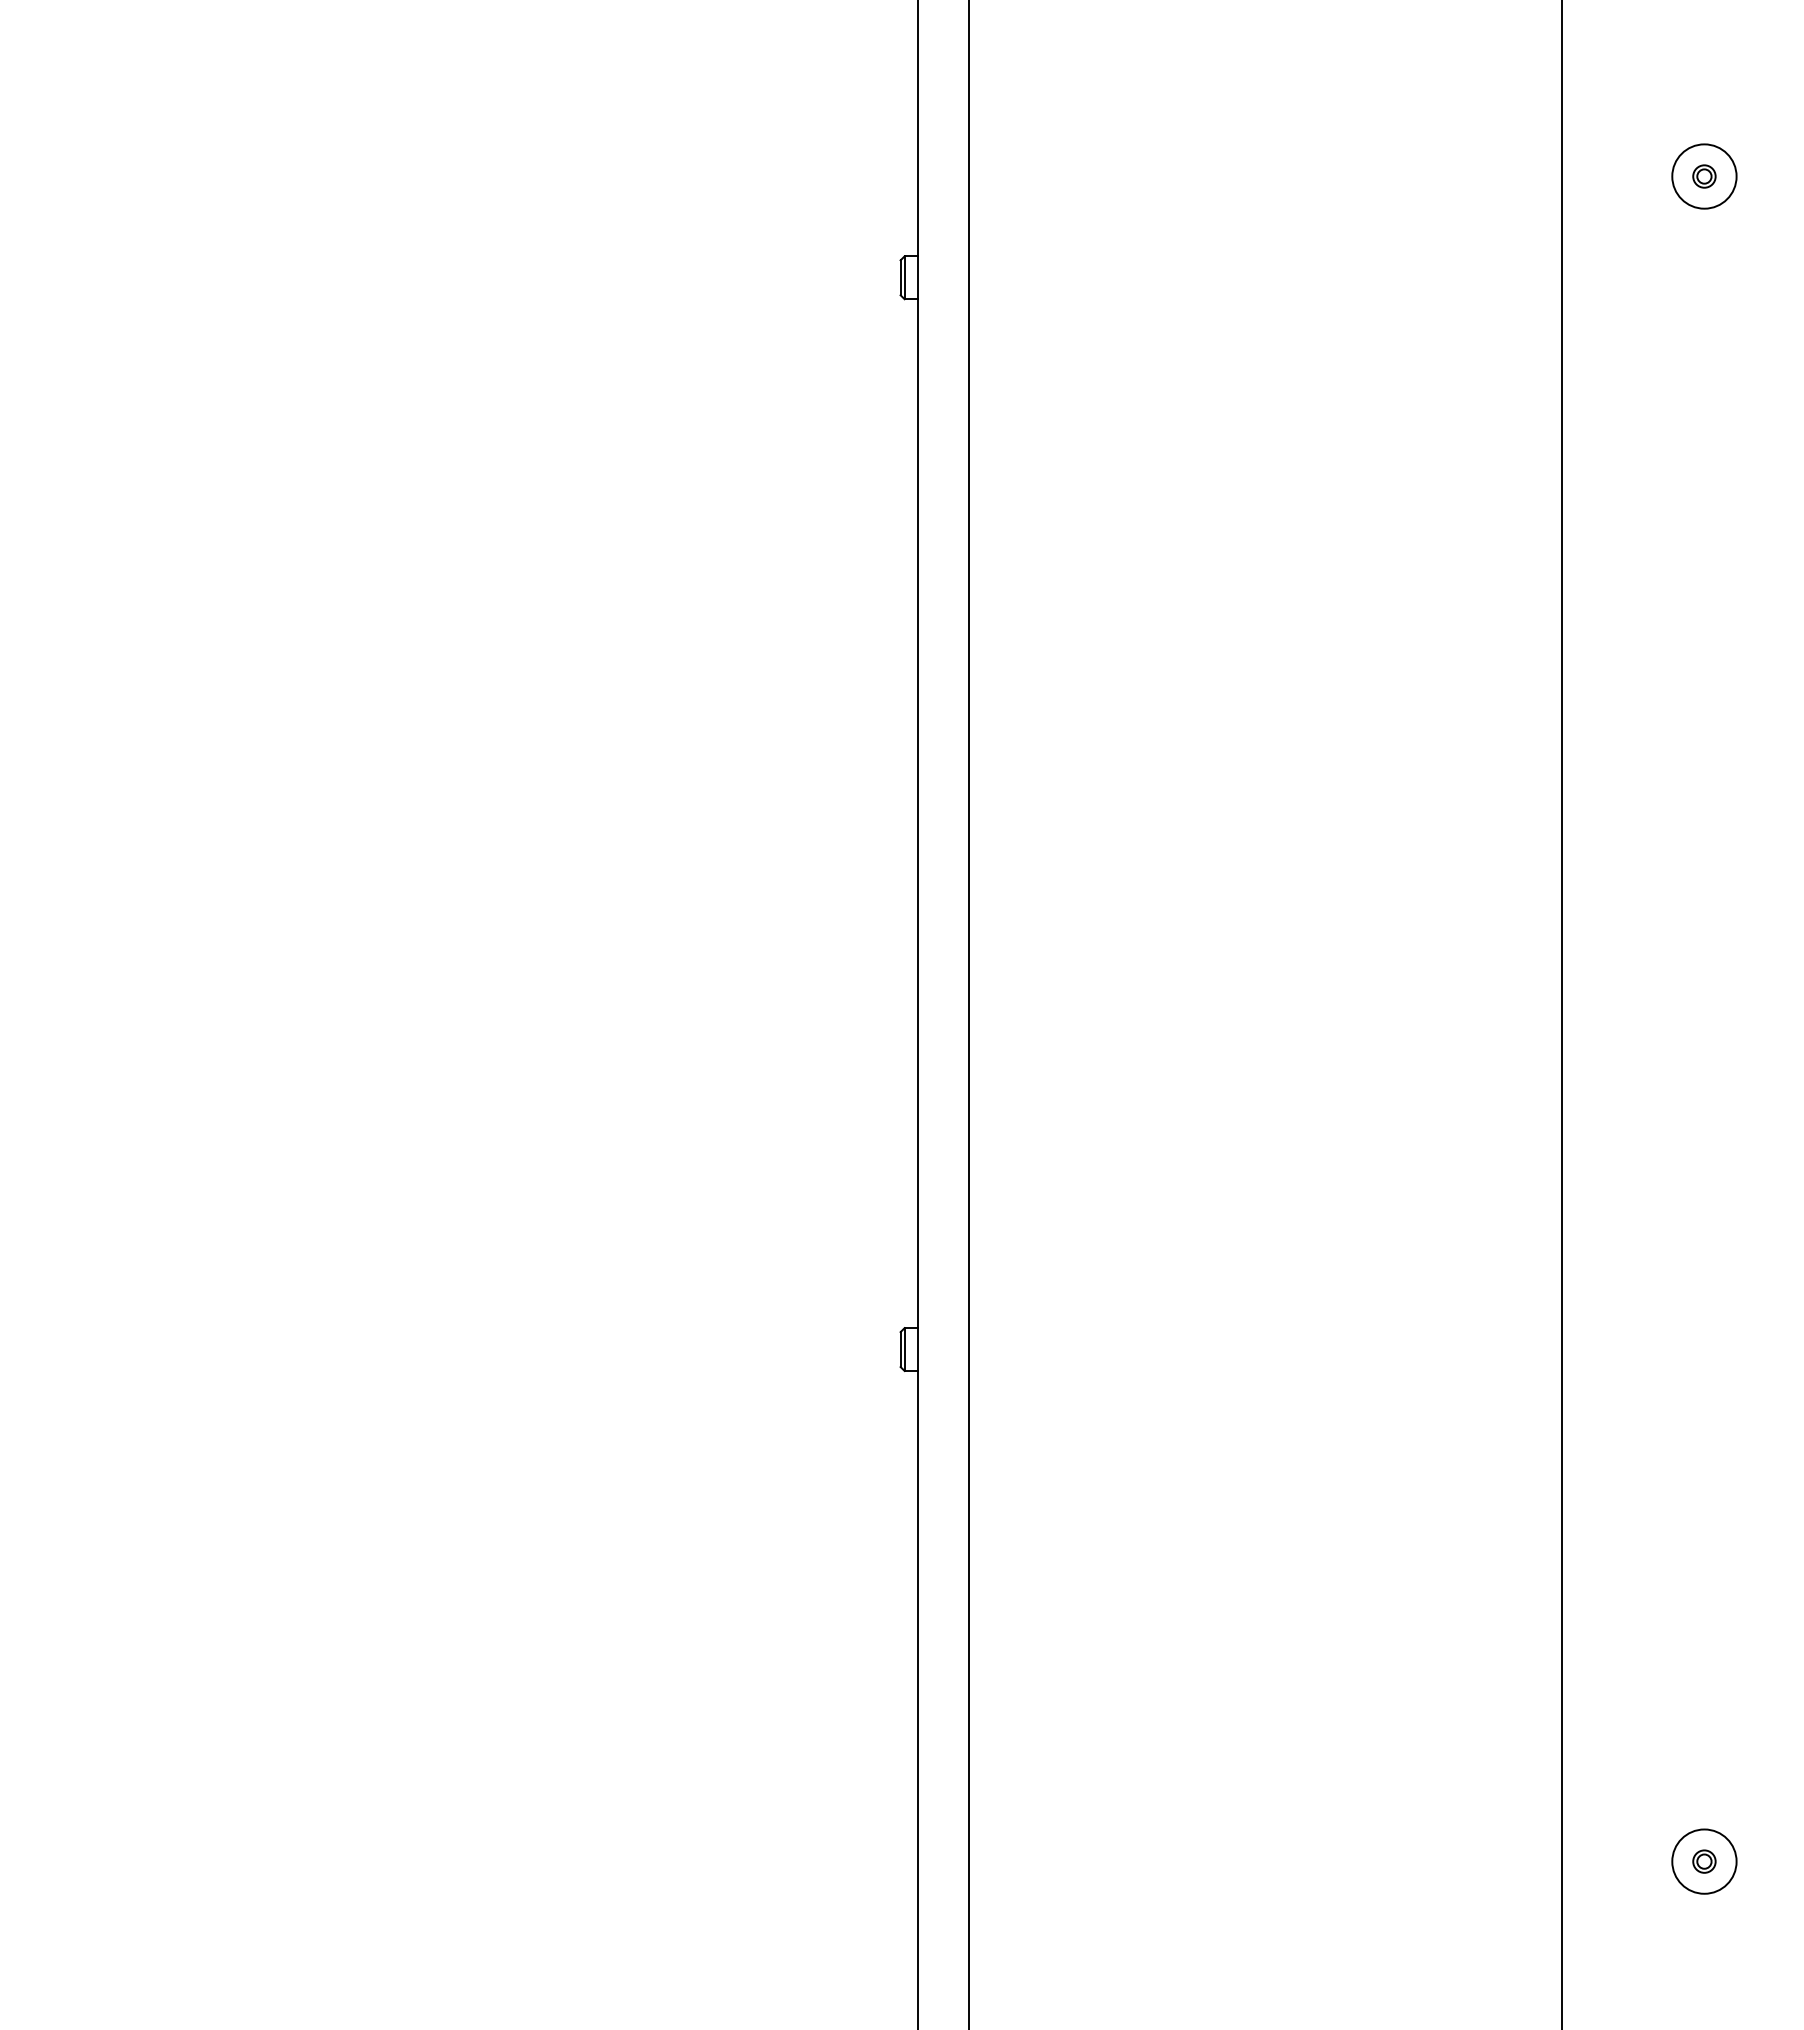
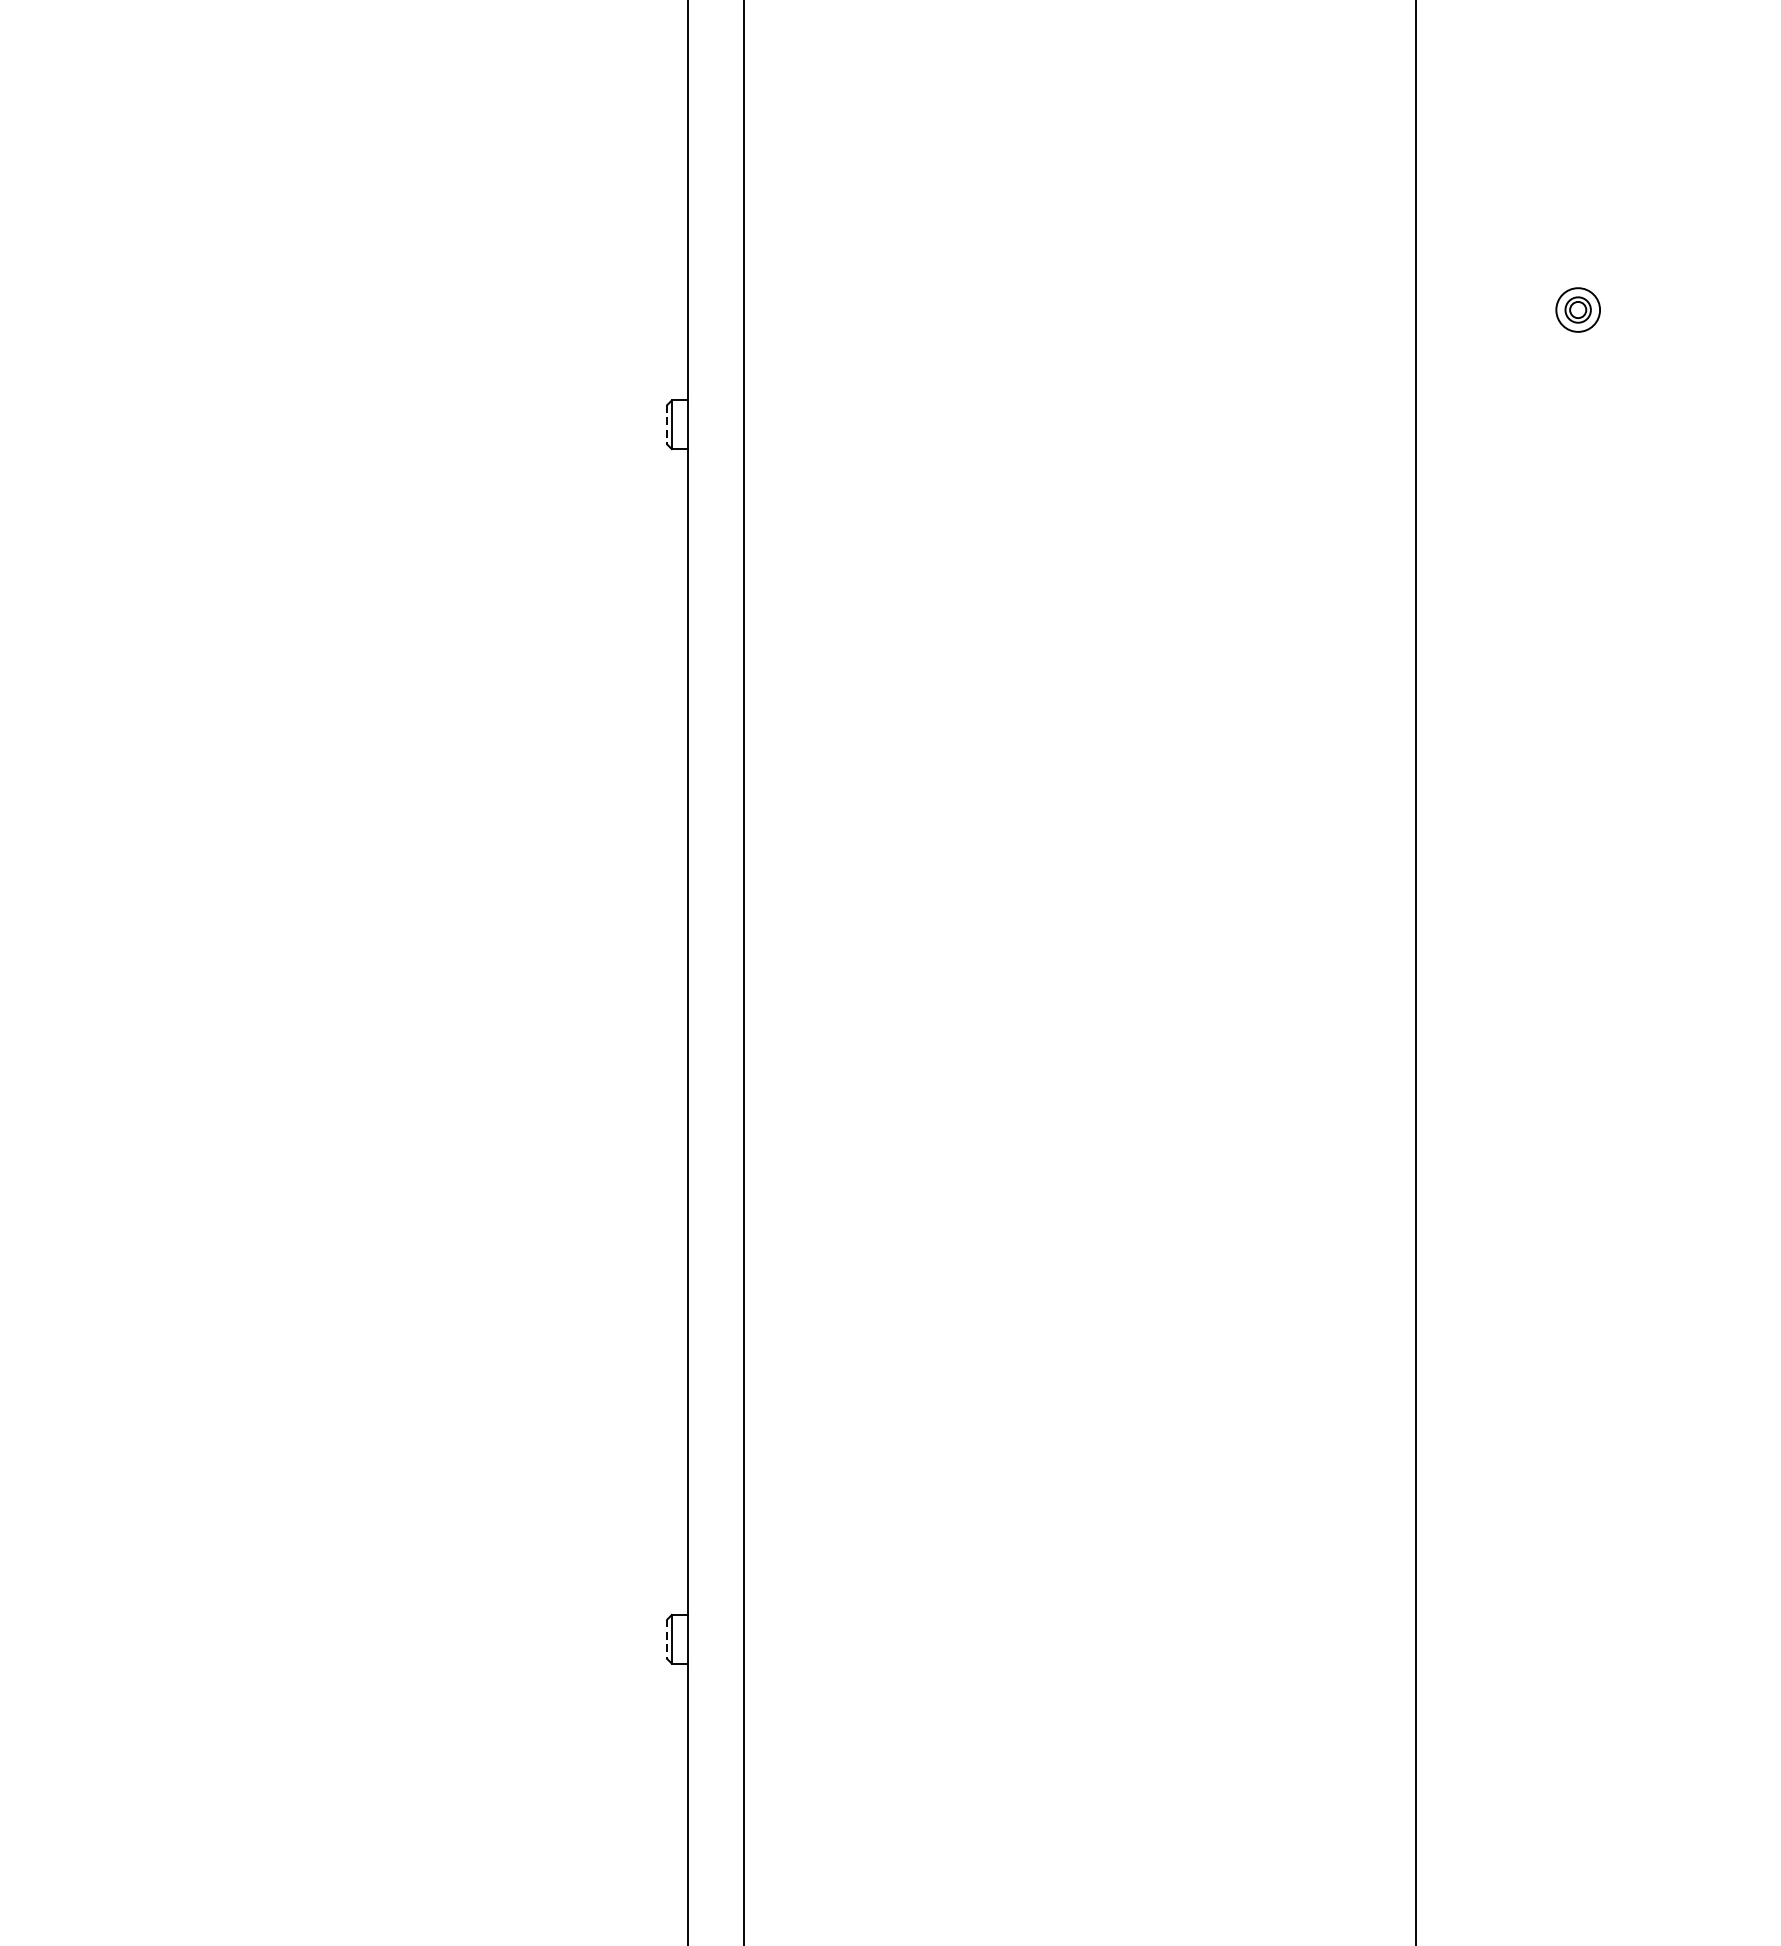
circle: (1704, 176) -> (1578, 309), size x0.6
line: (900, 278) -> (667, 425), solid -> dashed
line: (900, 1350) -> (667, 1640), solid -> dashed

